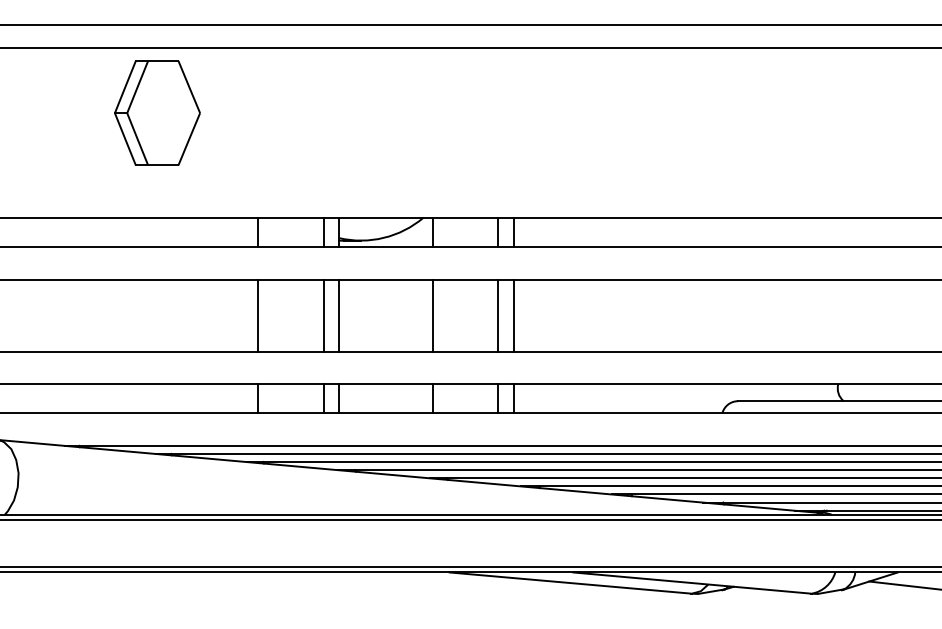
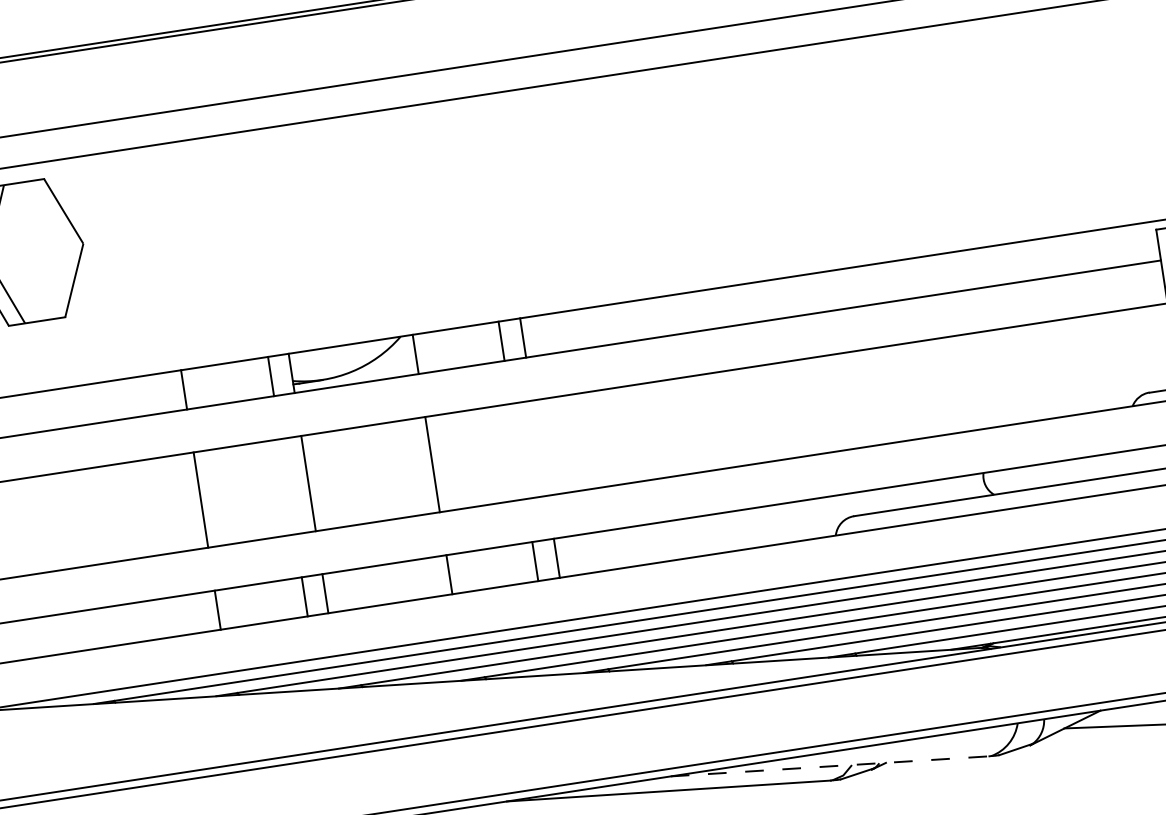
line: (323, 315) -> (287, 486), removed
line: (497, 315) -> (518, 451), removed
line: (513, 315) -> (539, 448), removed
line: (692, 583) -> (830, 766), solid -> dashed

